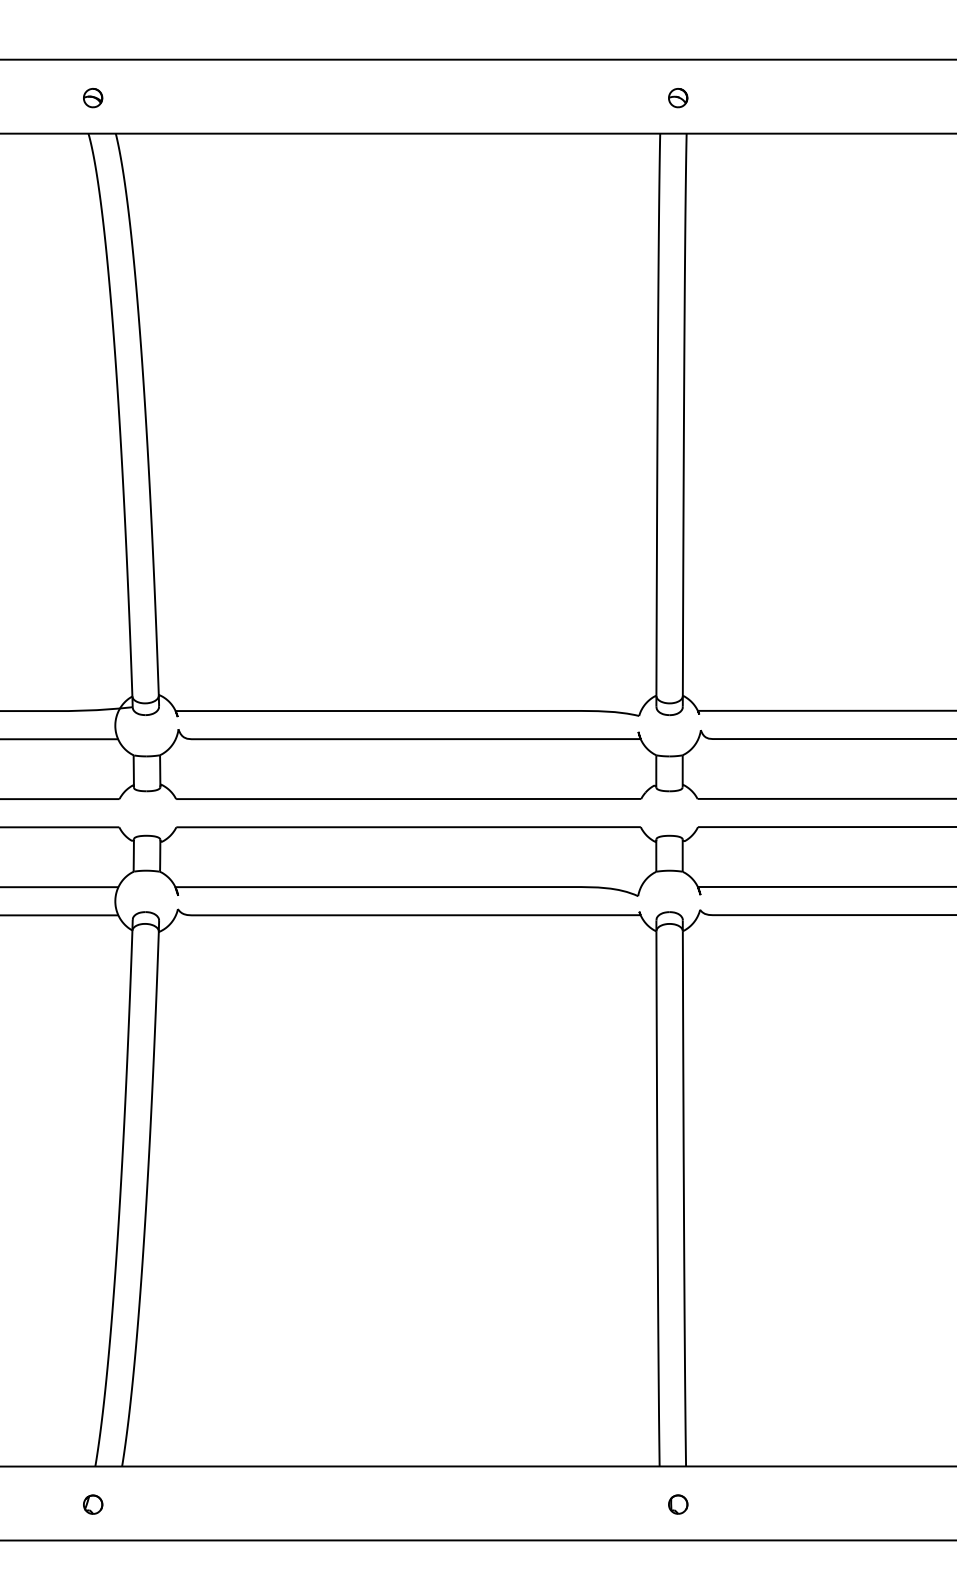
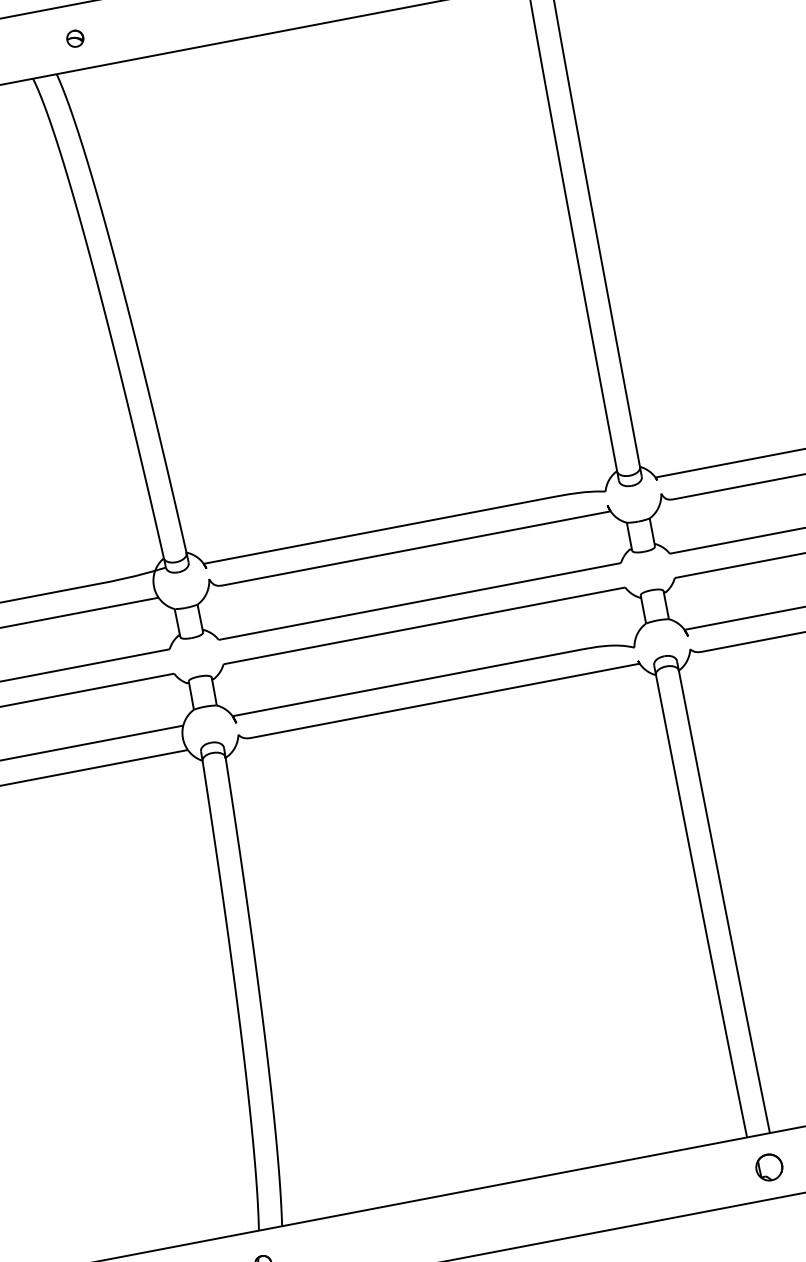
part: (93, 98) -> (75, 39), moved
part: (678, 1504) -> (769, 1167), size x1.6

